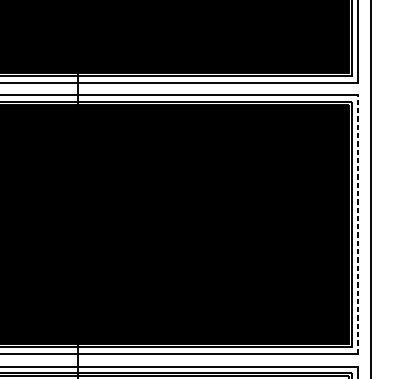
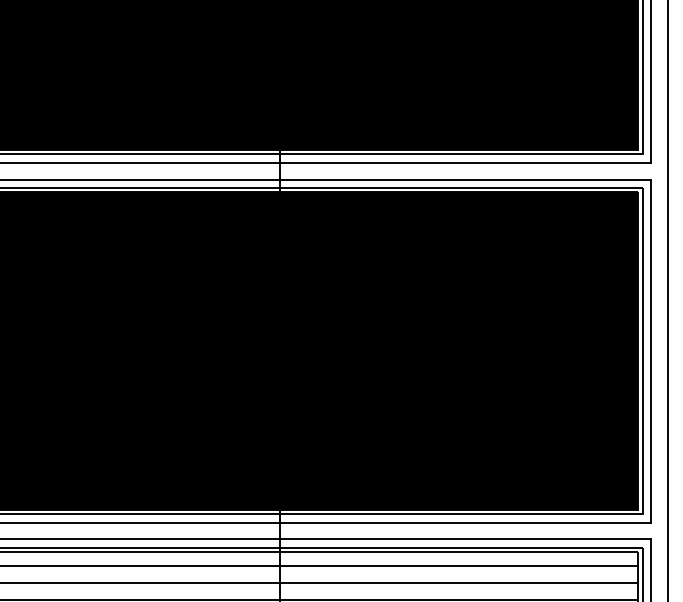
line: (358, 224) -> (651, 350), dashed -> solid

